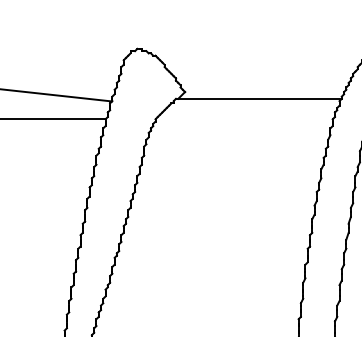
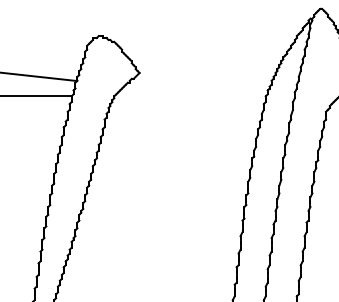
line: (259, 98) -> (203, 78), removed

